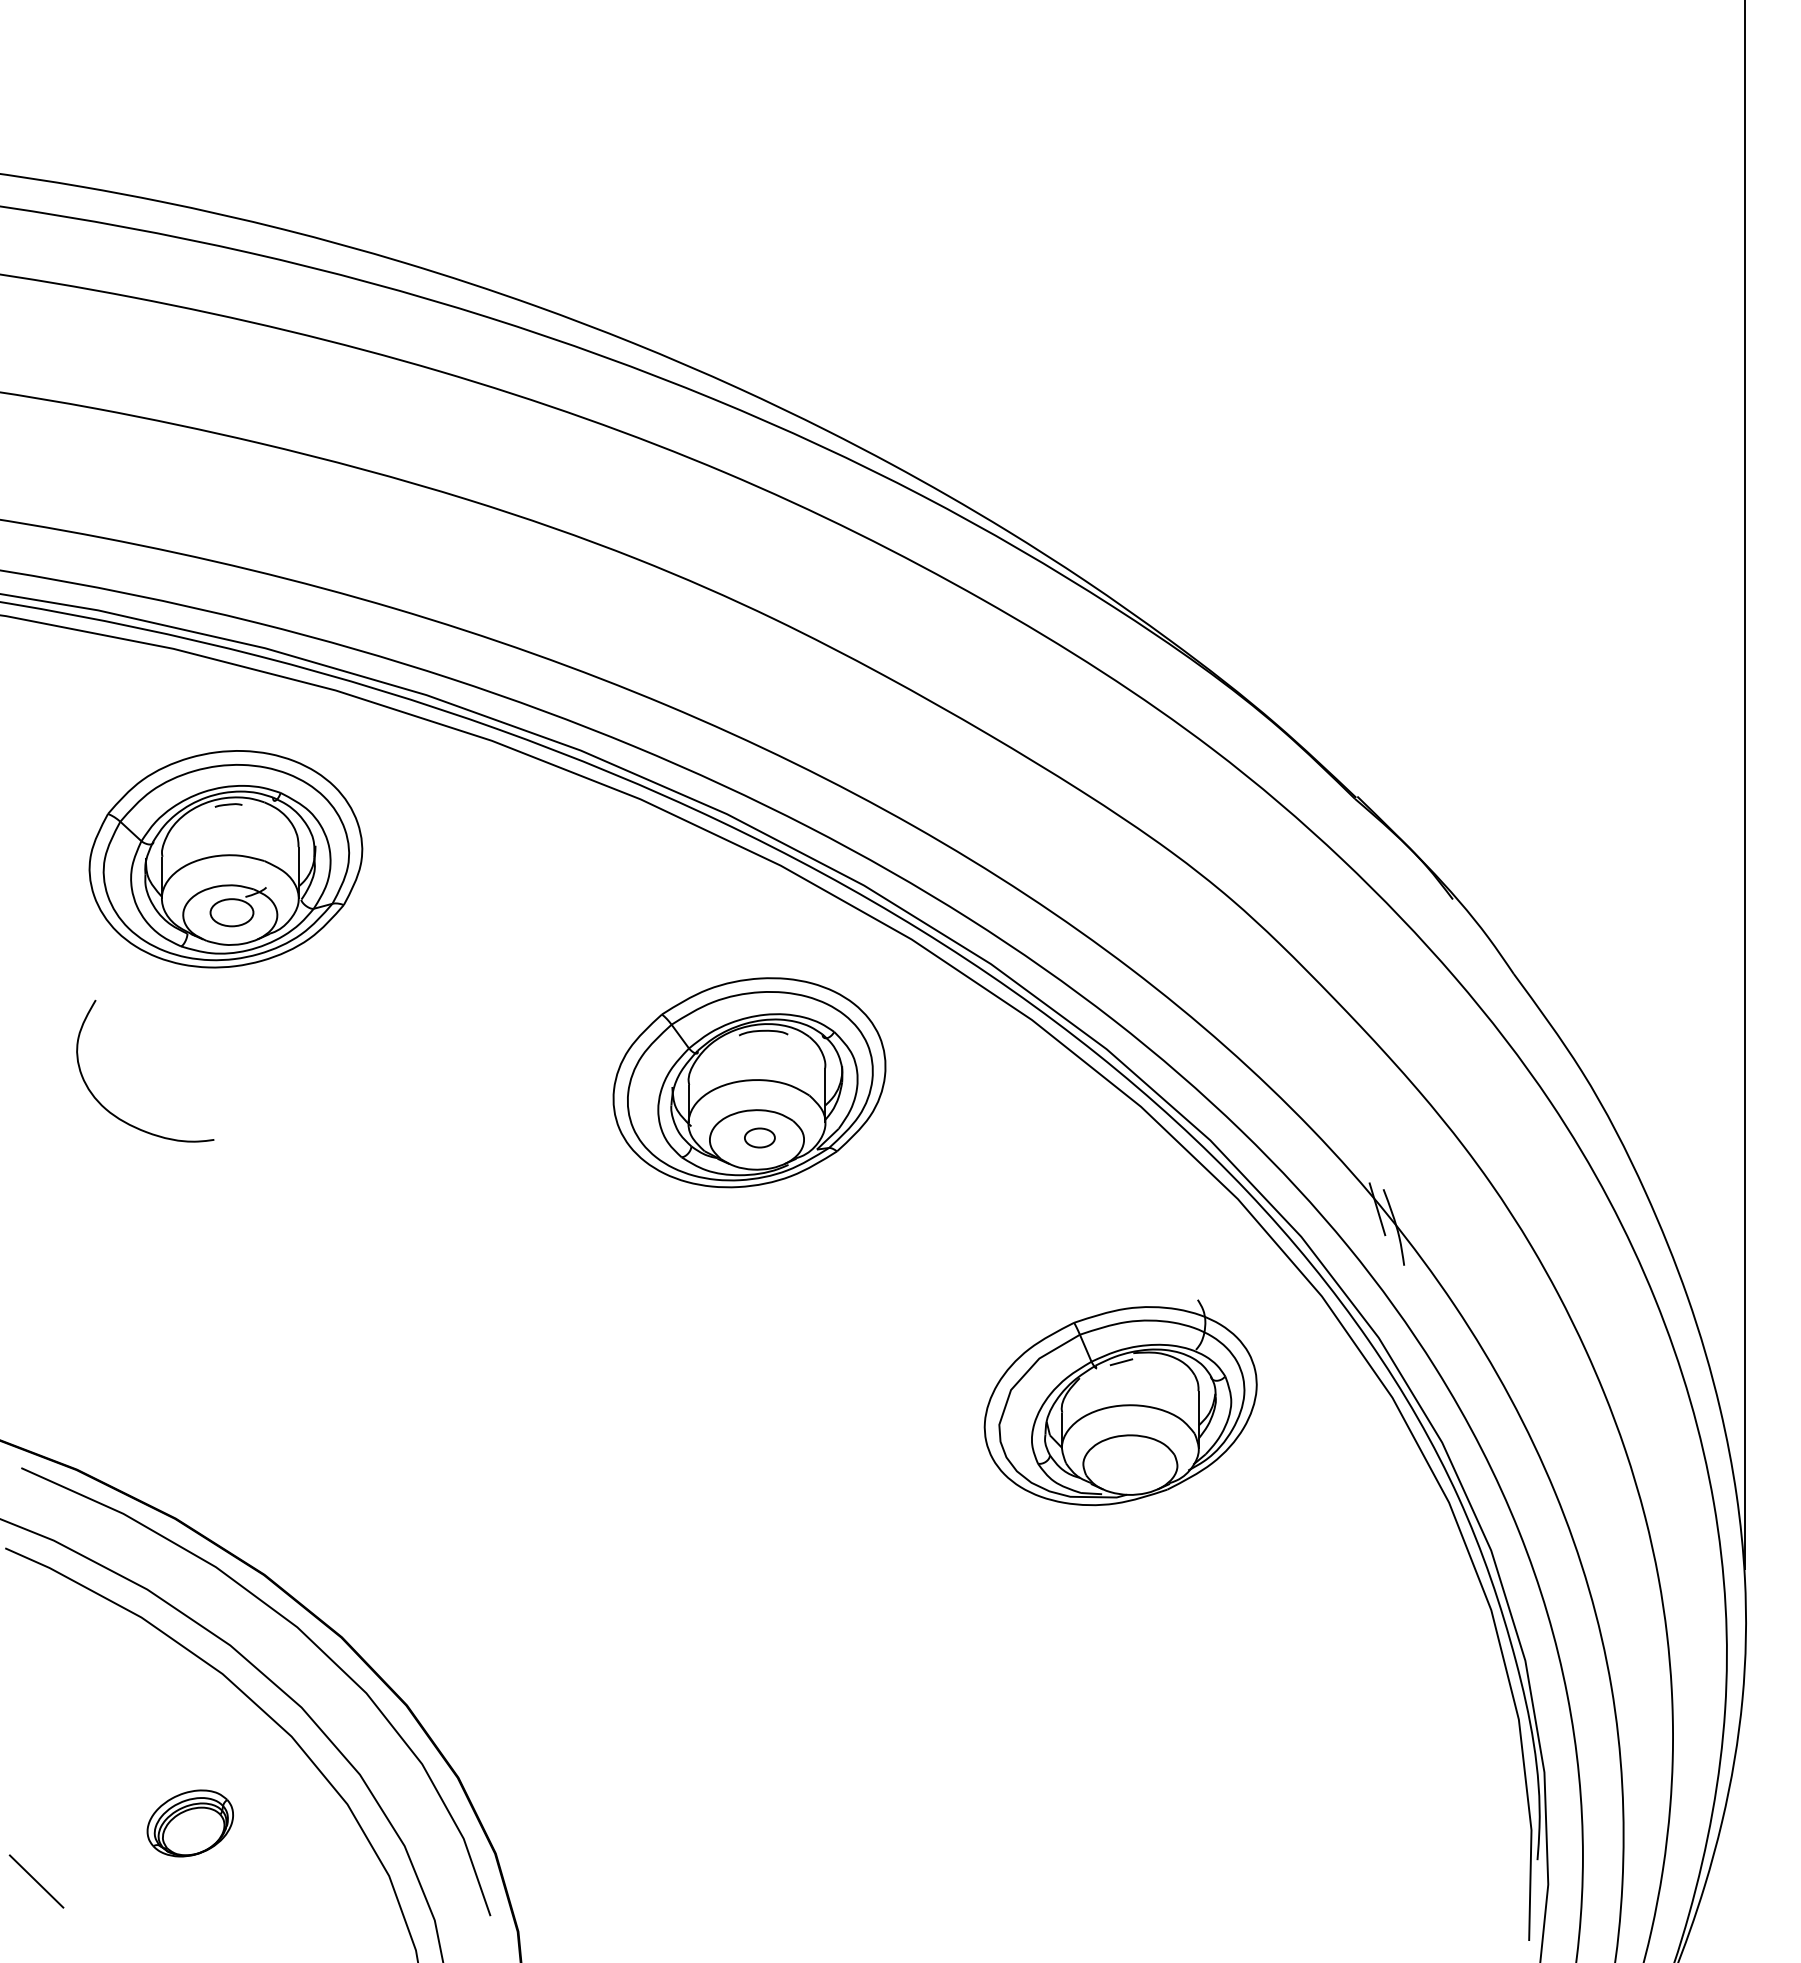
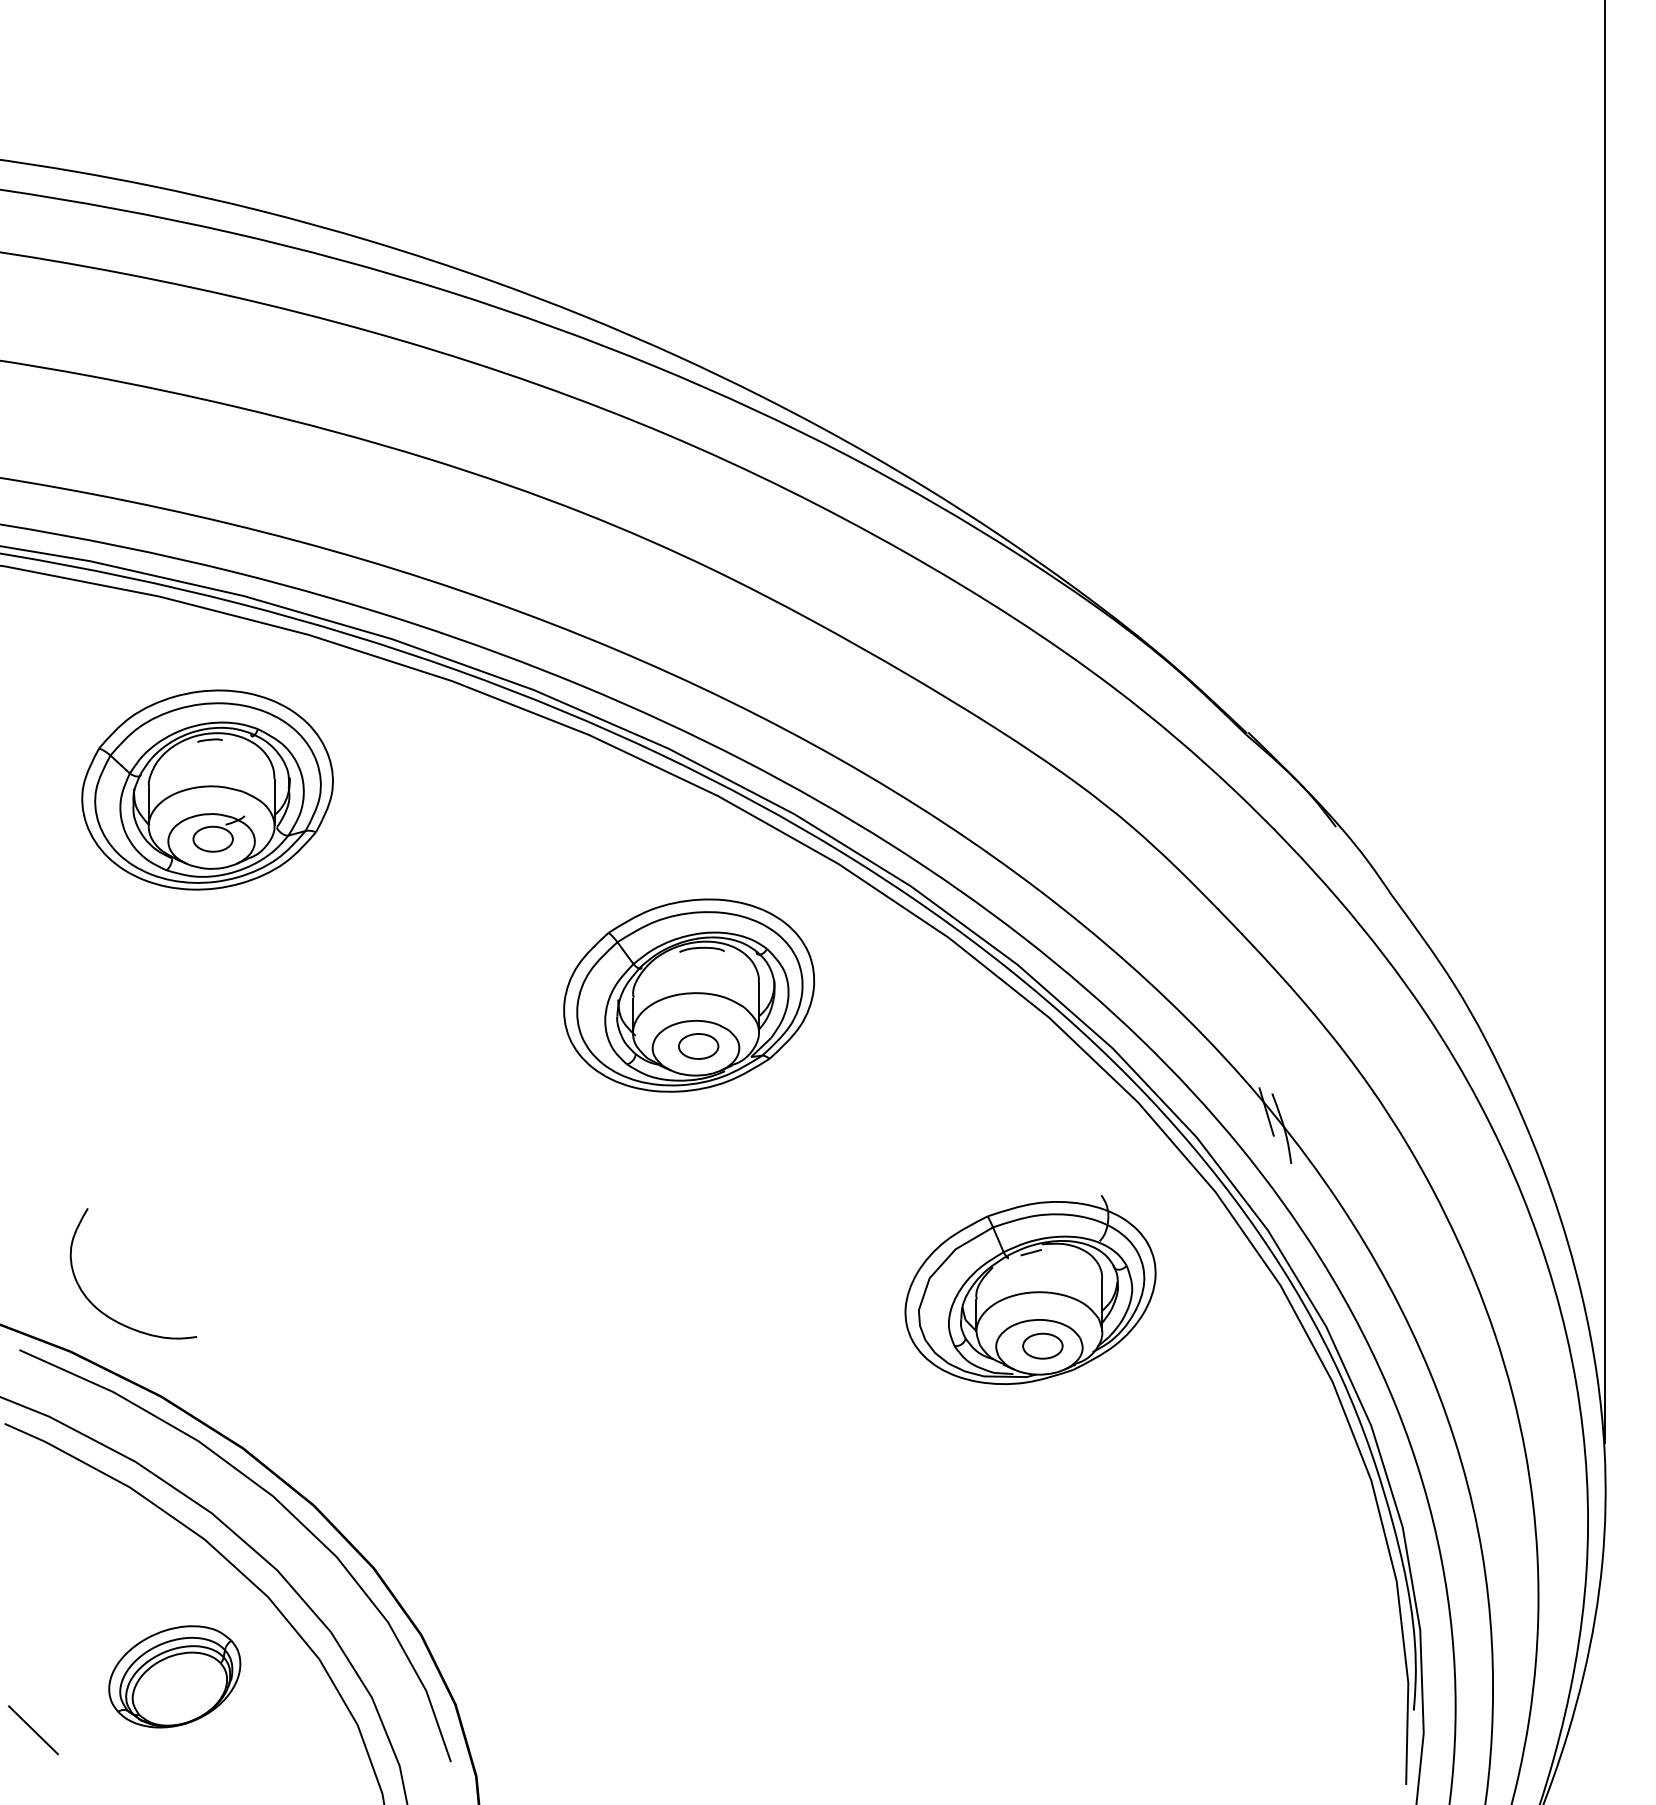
part: (116, 1115) -> (106, 1314), moved
part: (759, 1137) -> (698, 1045), size x1.43
part: (1133, 1463) -> (1042, 1345), added
part: (190, 1823) -> (175, 1676), size x1.67

